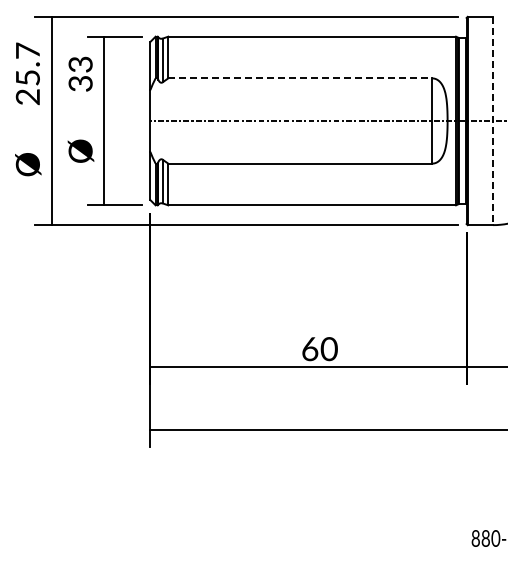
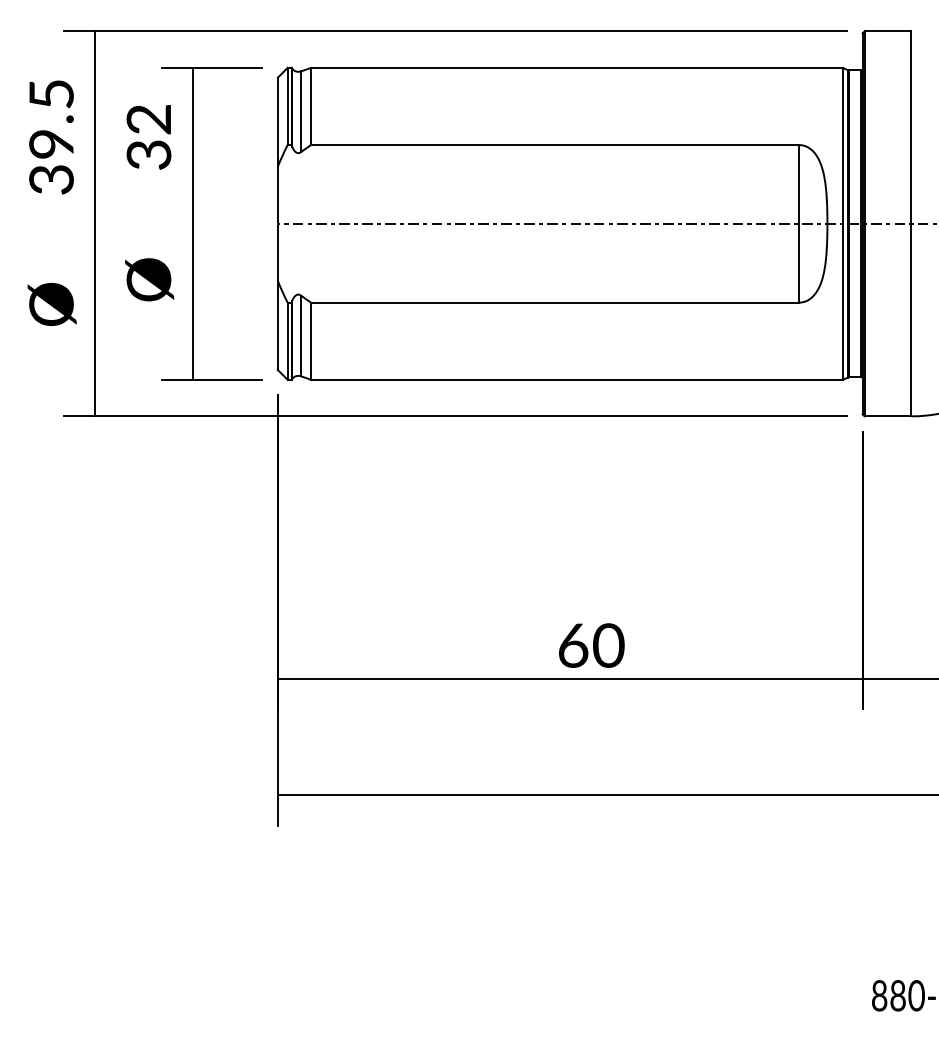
text: (81, 64) -> (150, 119), 33 -> 32
text: (27, 73) -> (50, 136), 25.7 -> 39.5
line: (300, 78) -> (555, 145), dashed -> solid
line: (492, 121) -> (910, 224), dashed -> solid

